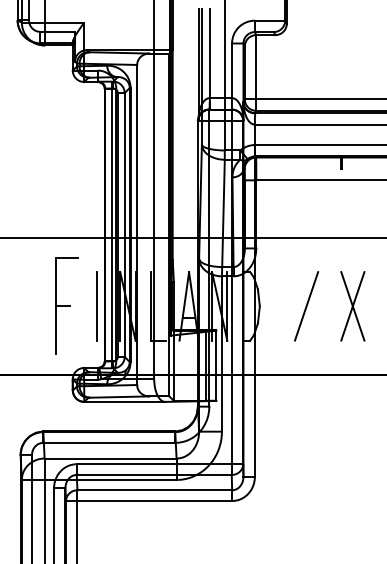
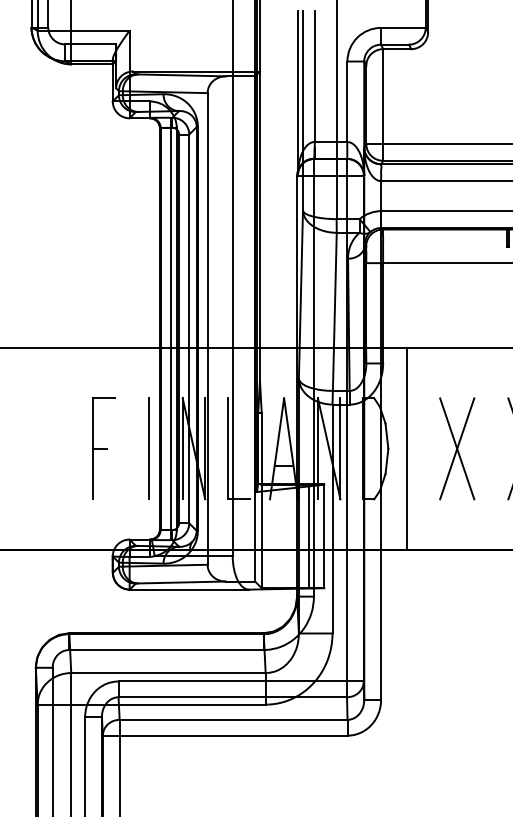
line: (272, 305) -> (407, 447), added
part: (66, 306) -> (103, 449), size x0.71
line: (306, 306) -> (457, 449), added

